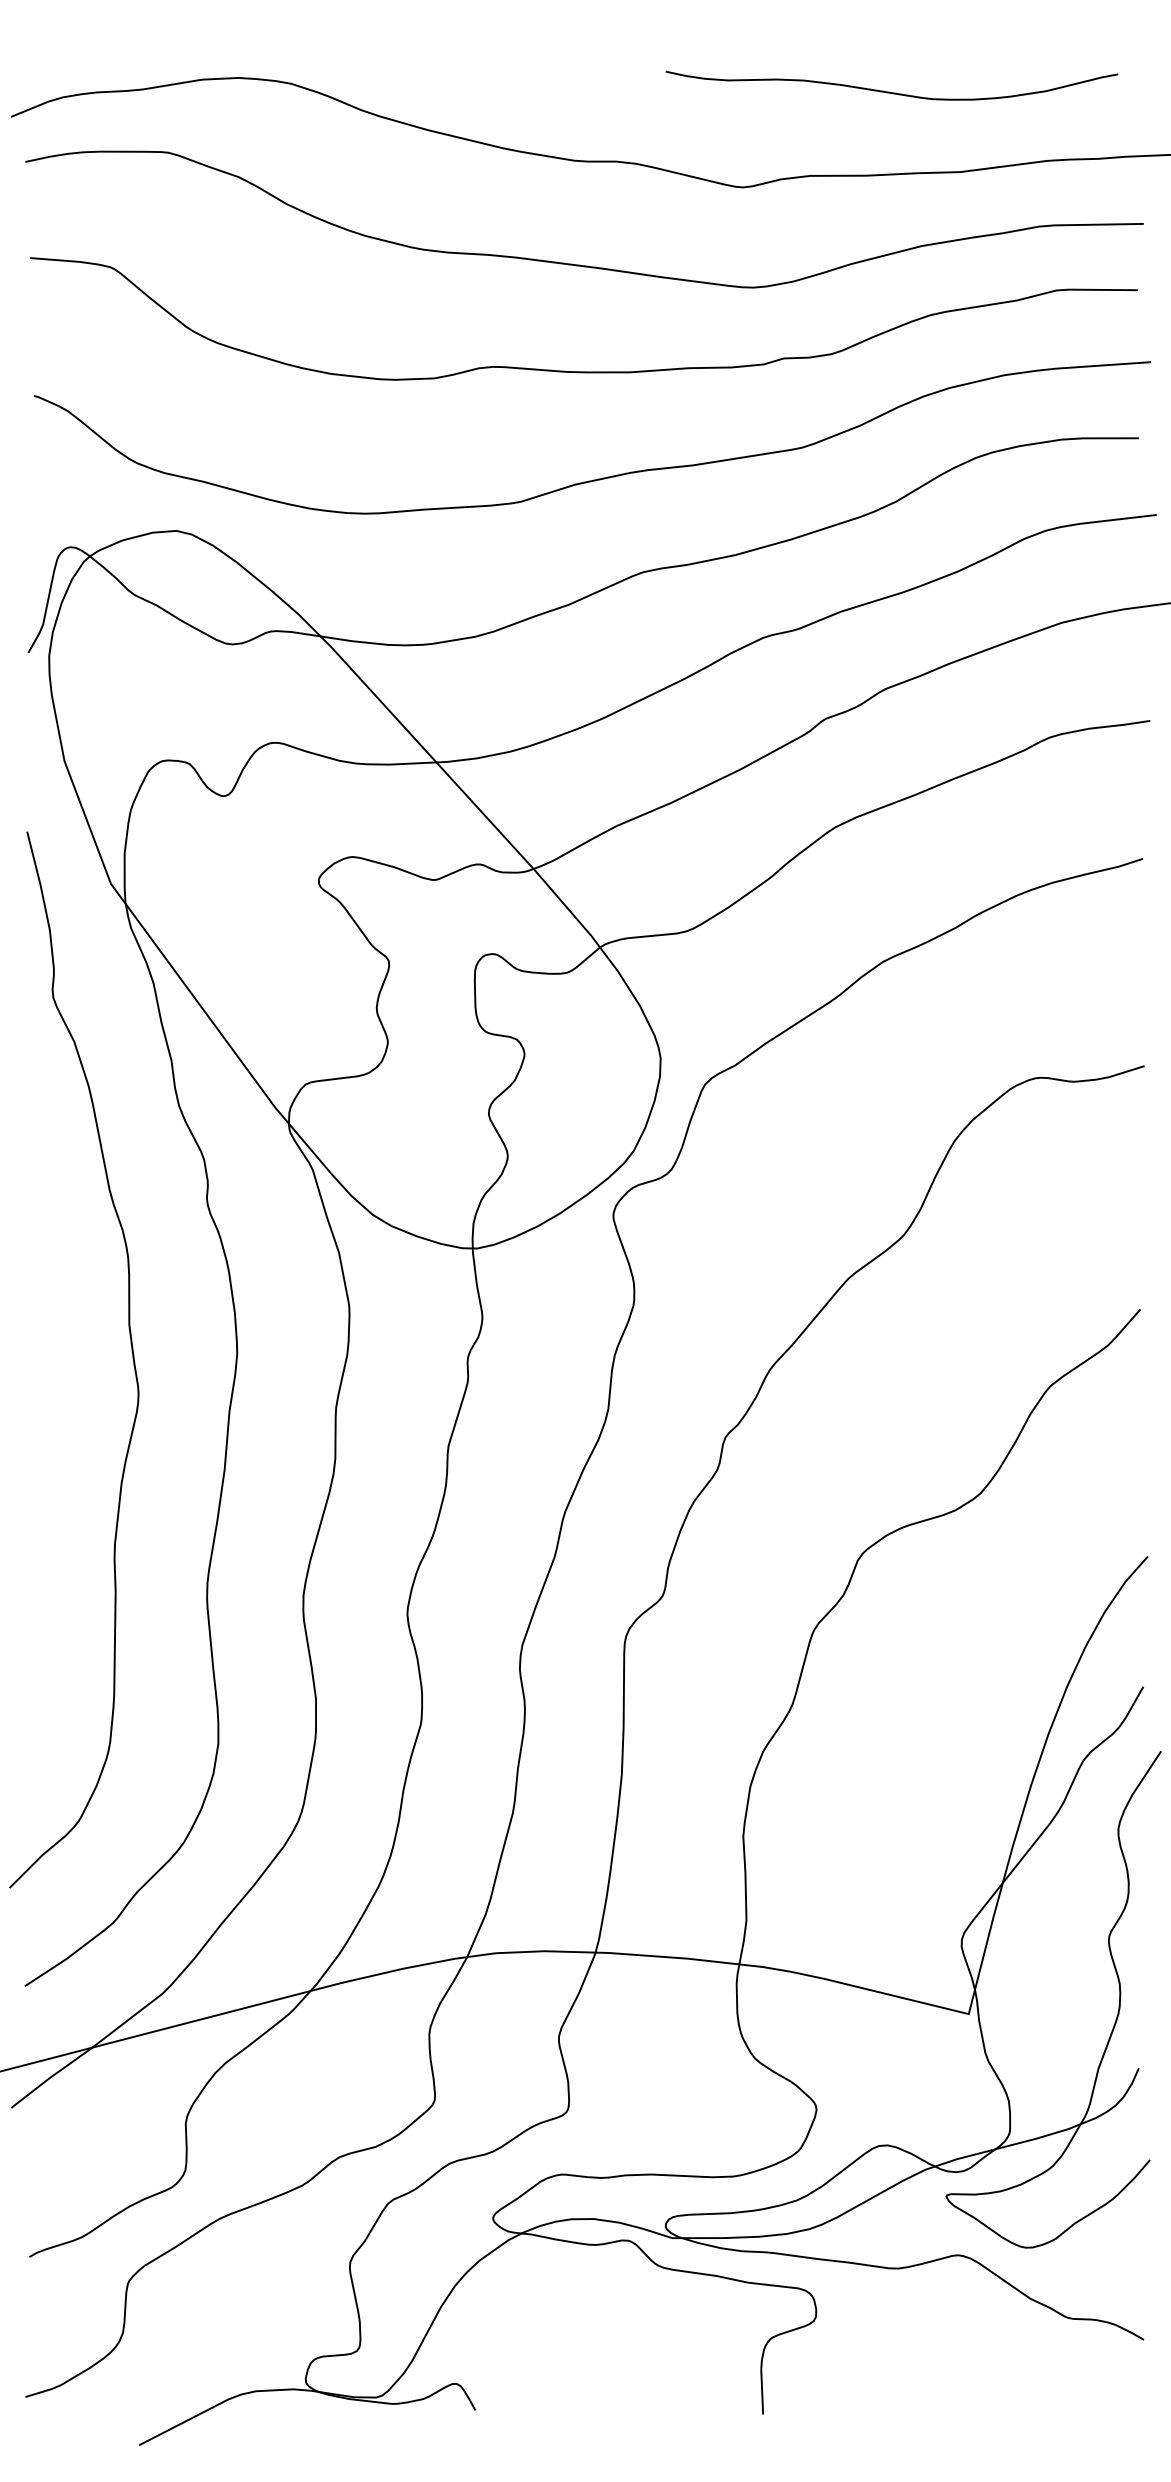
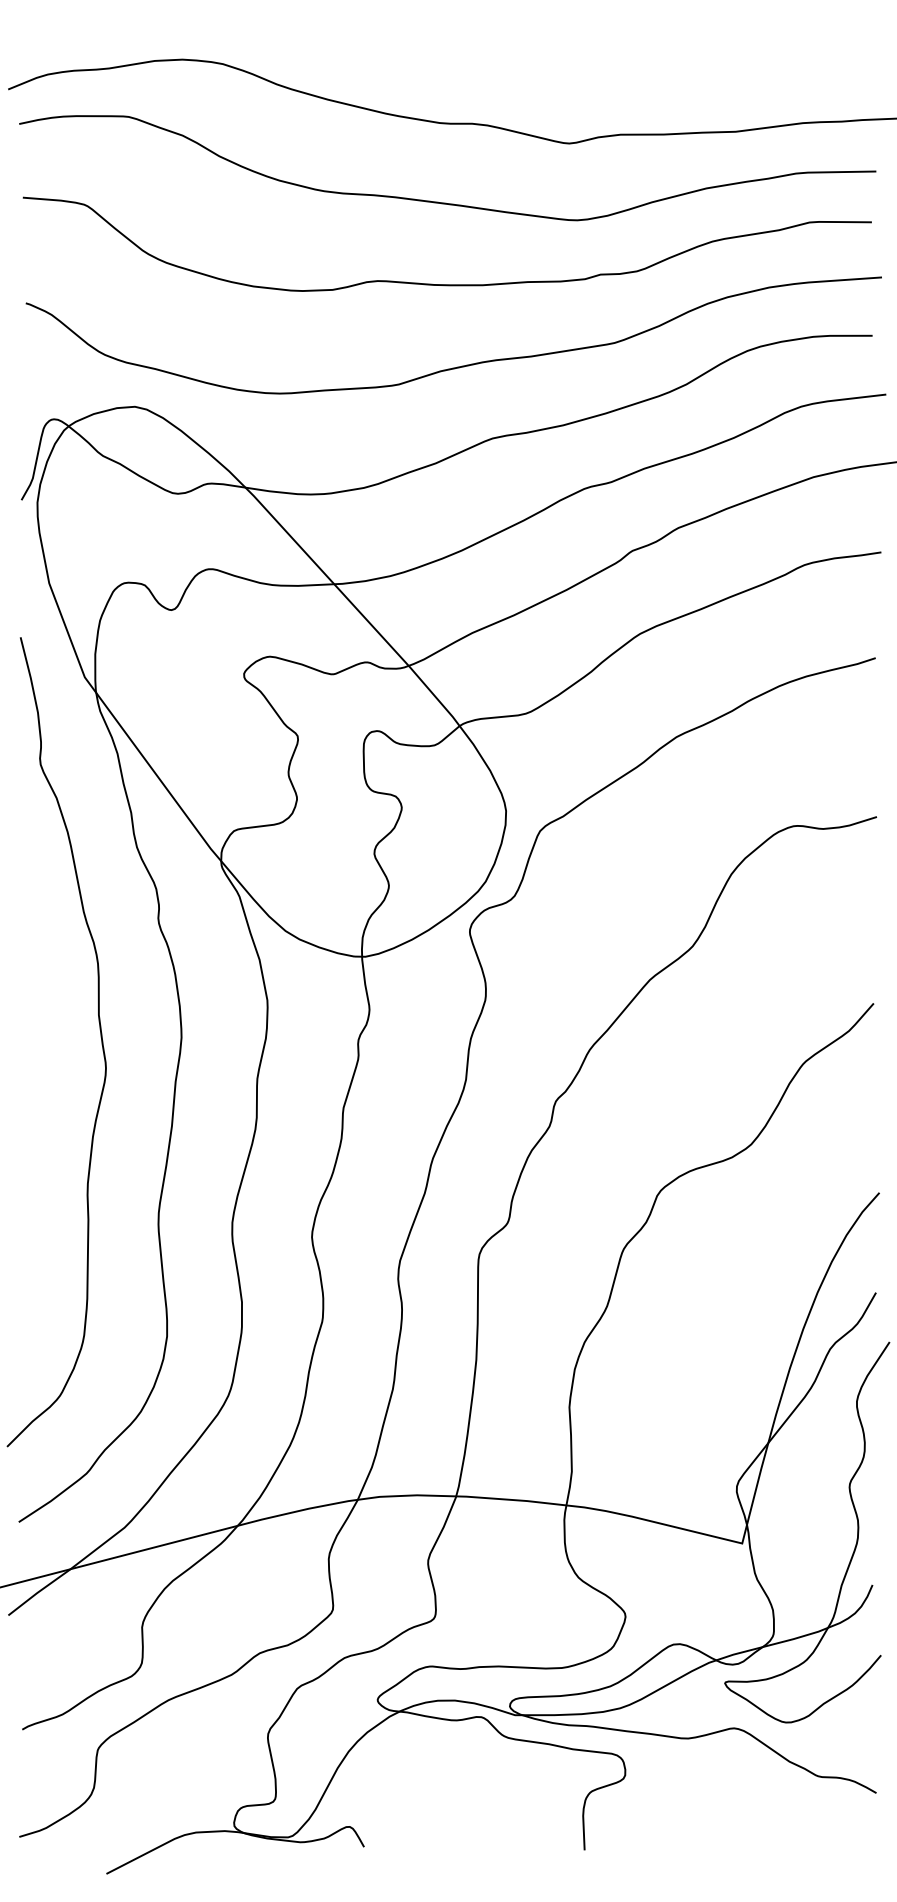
curve: (889, 91) -> (681, 70), removed

